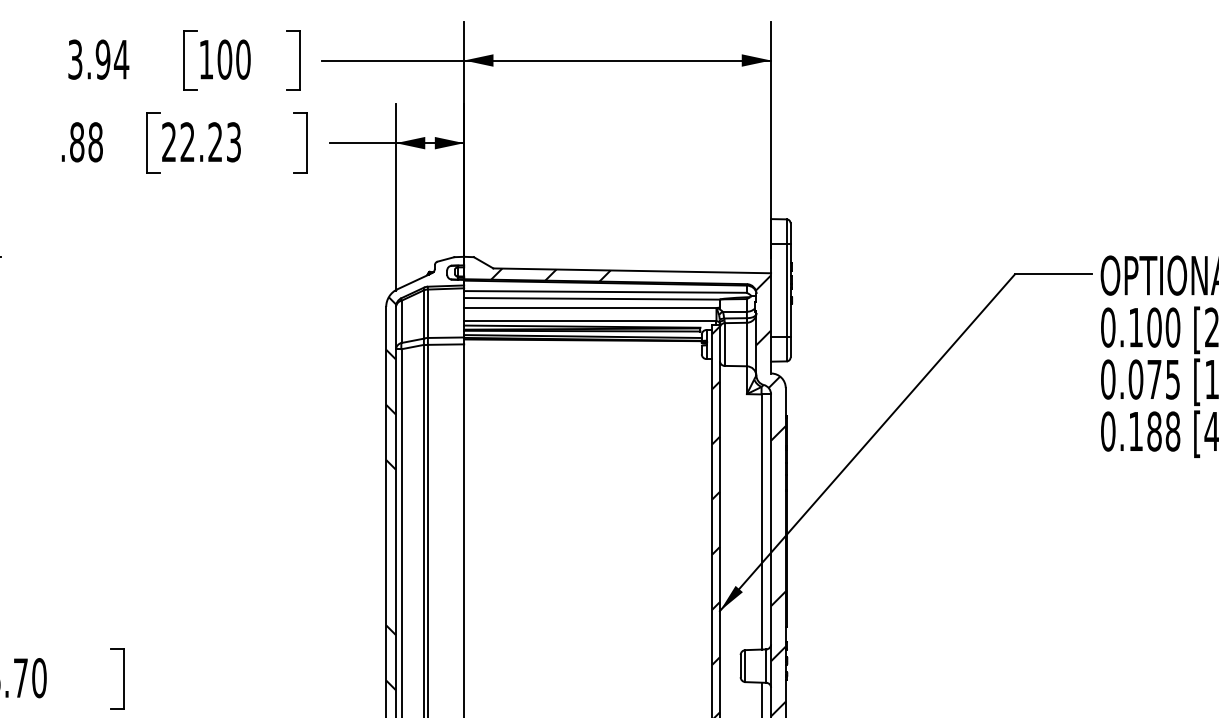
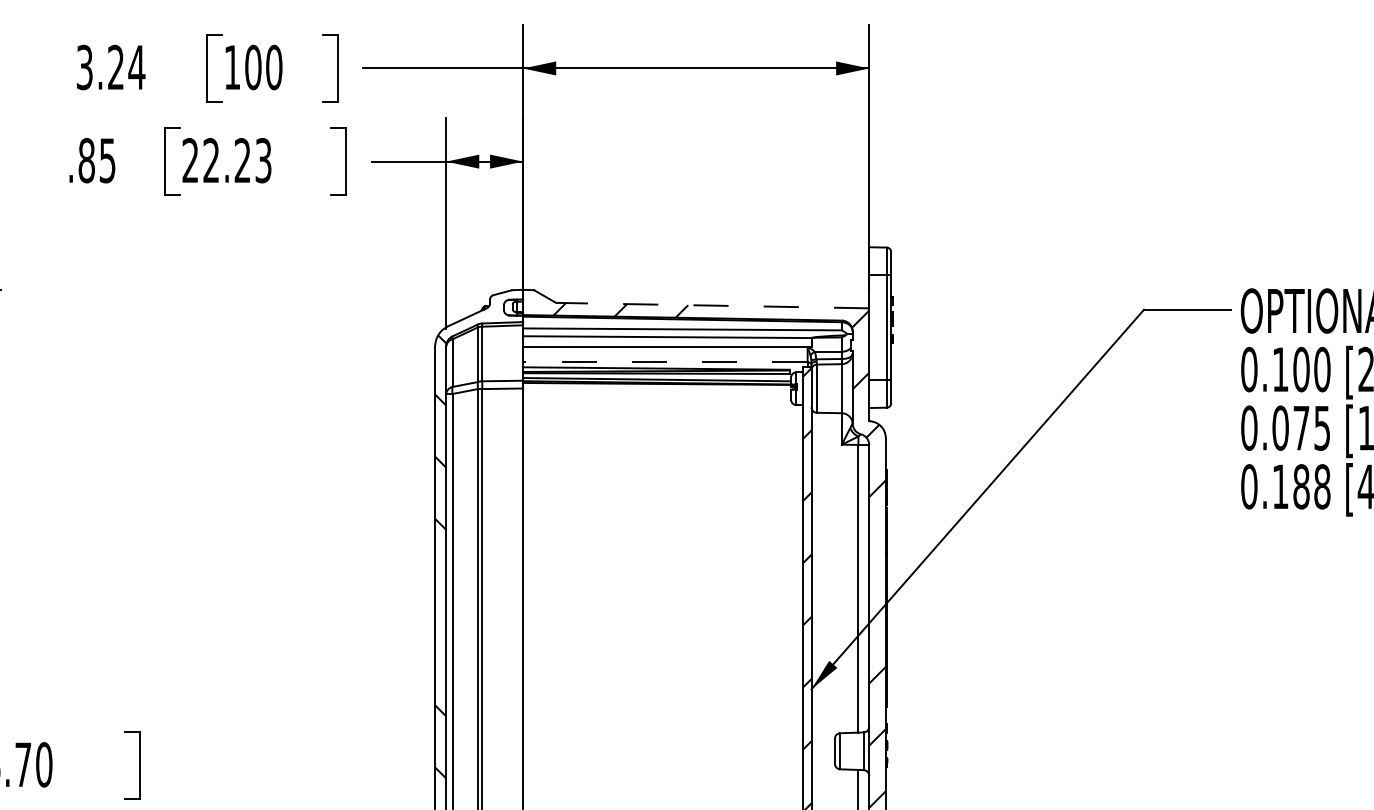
text: (102, 59) -> (115, 67), 3.94 -> 3.24
text: (95, 142) -> (107, 160), .88 -> .85
line: (632, 270) -> (712, 305), solid -> dashed
line: (589, 321) -> (664, 362), solid -> dashed

